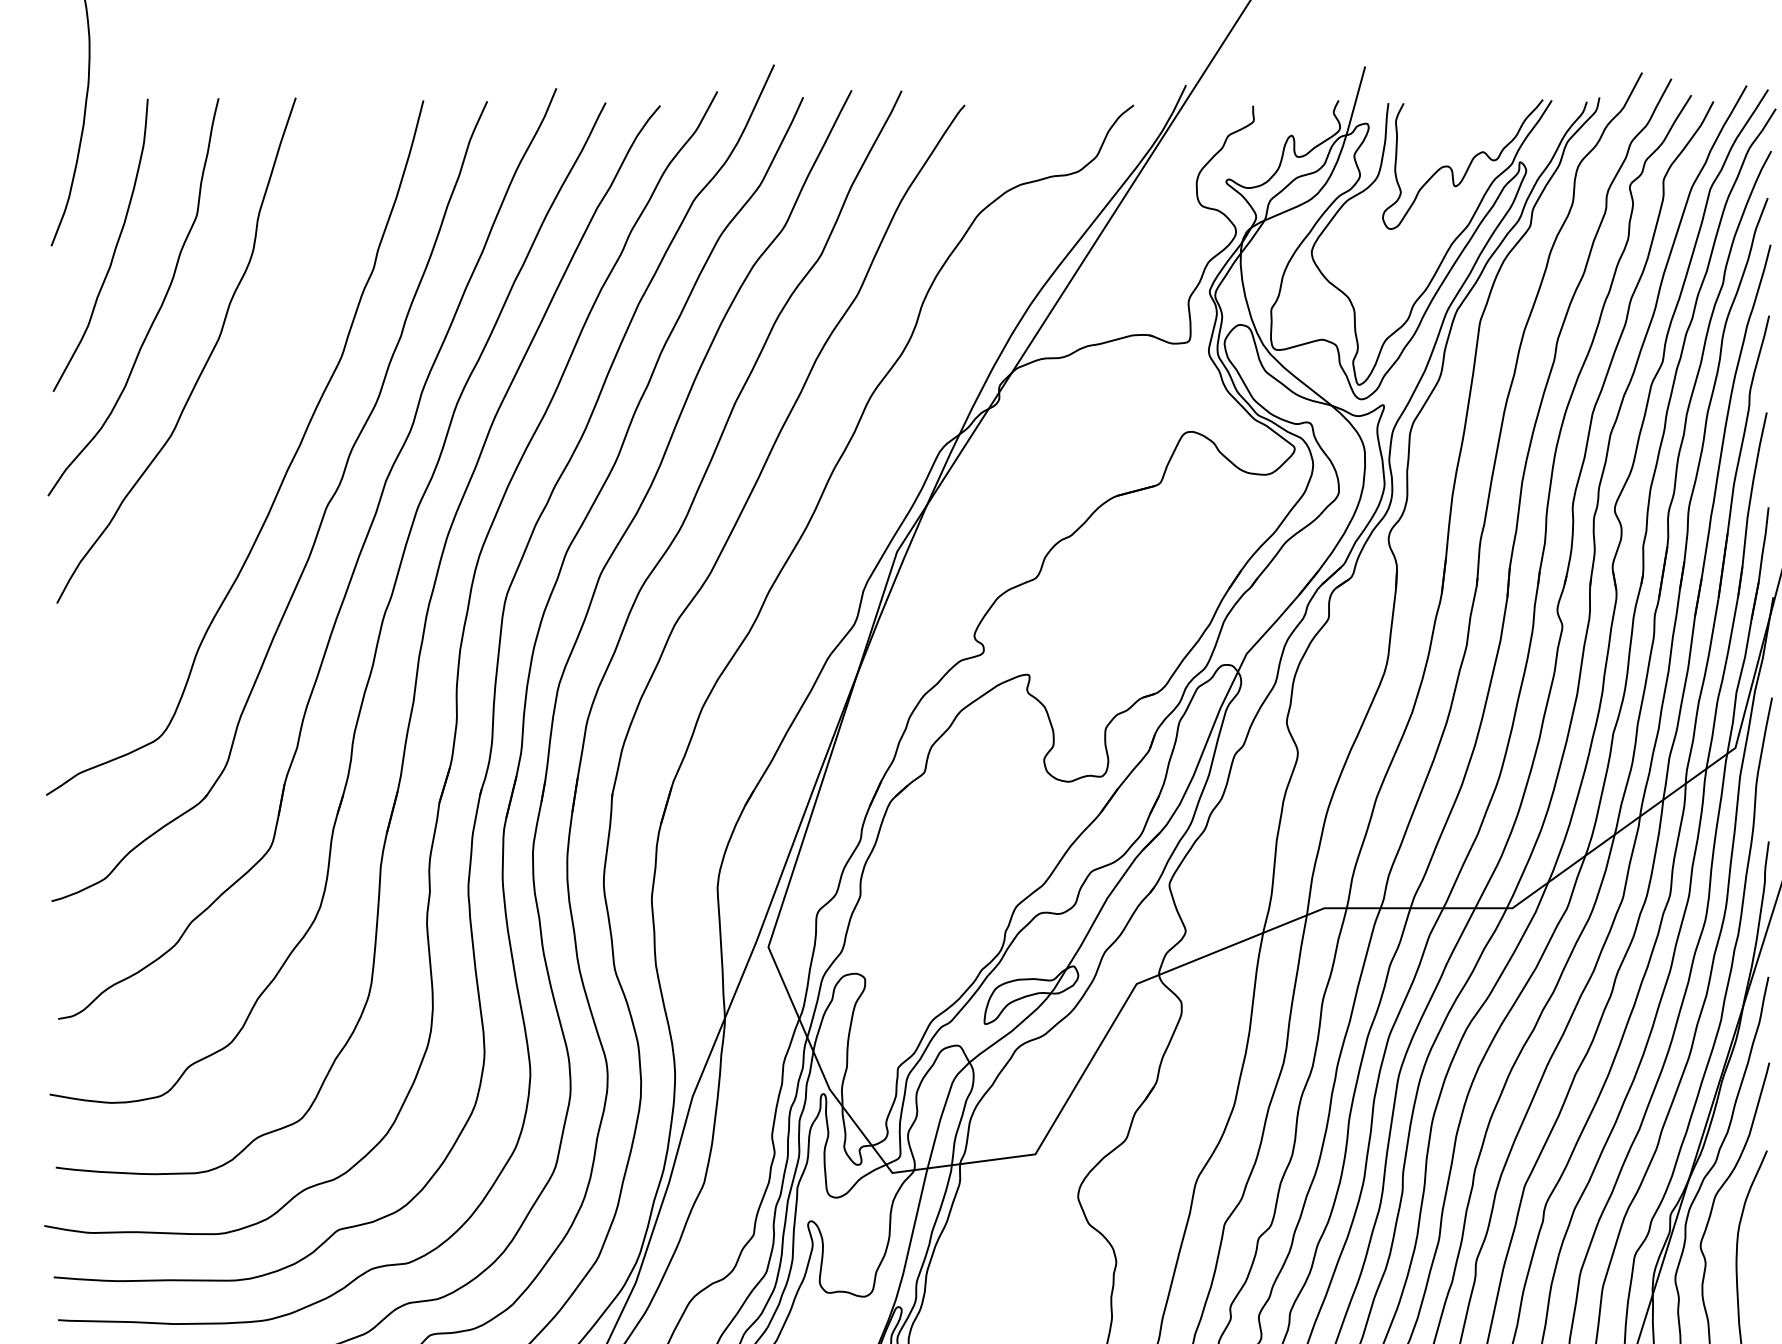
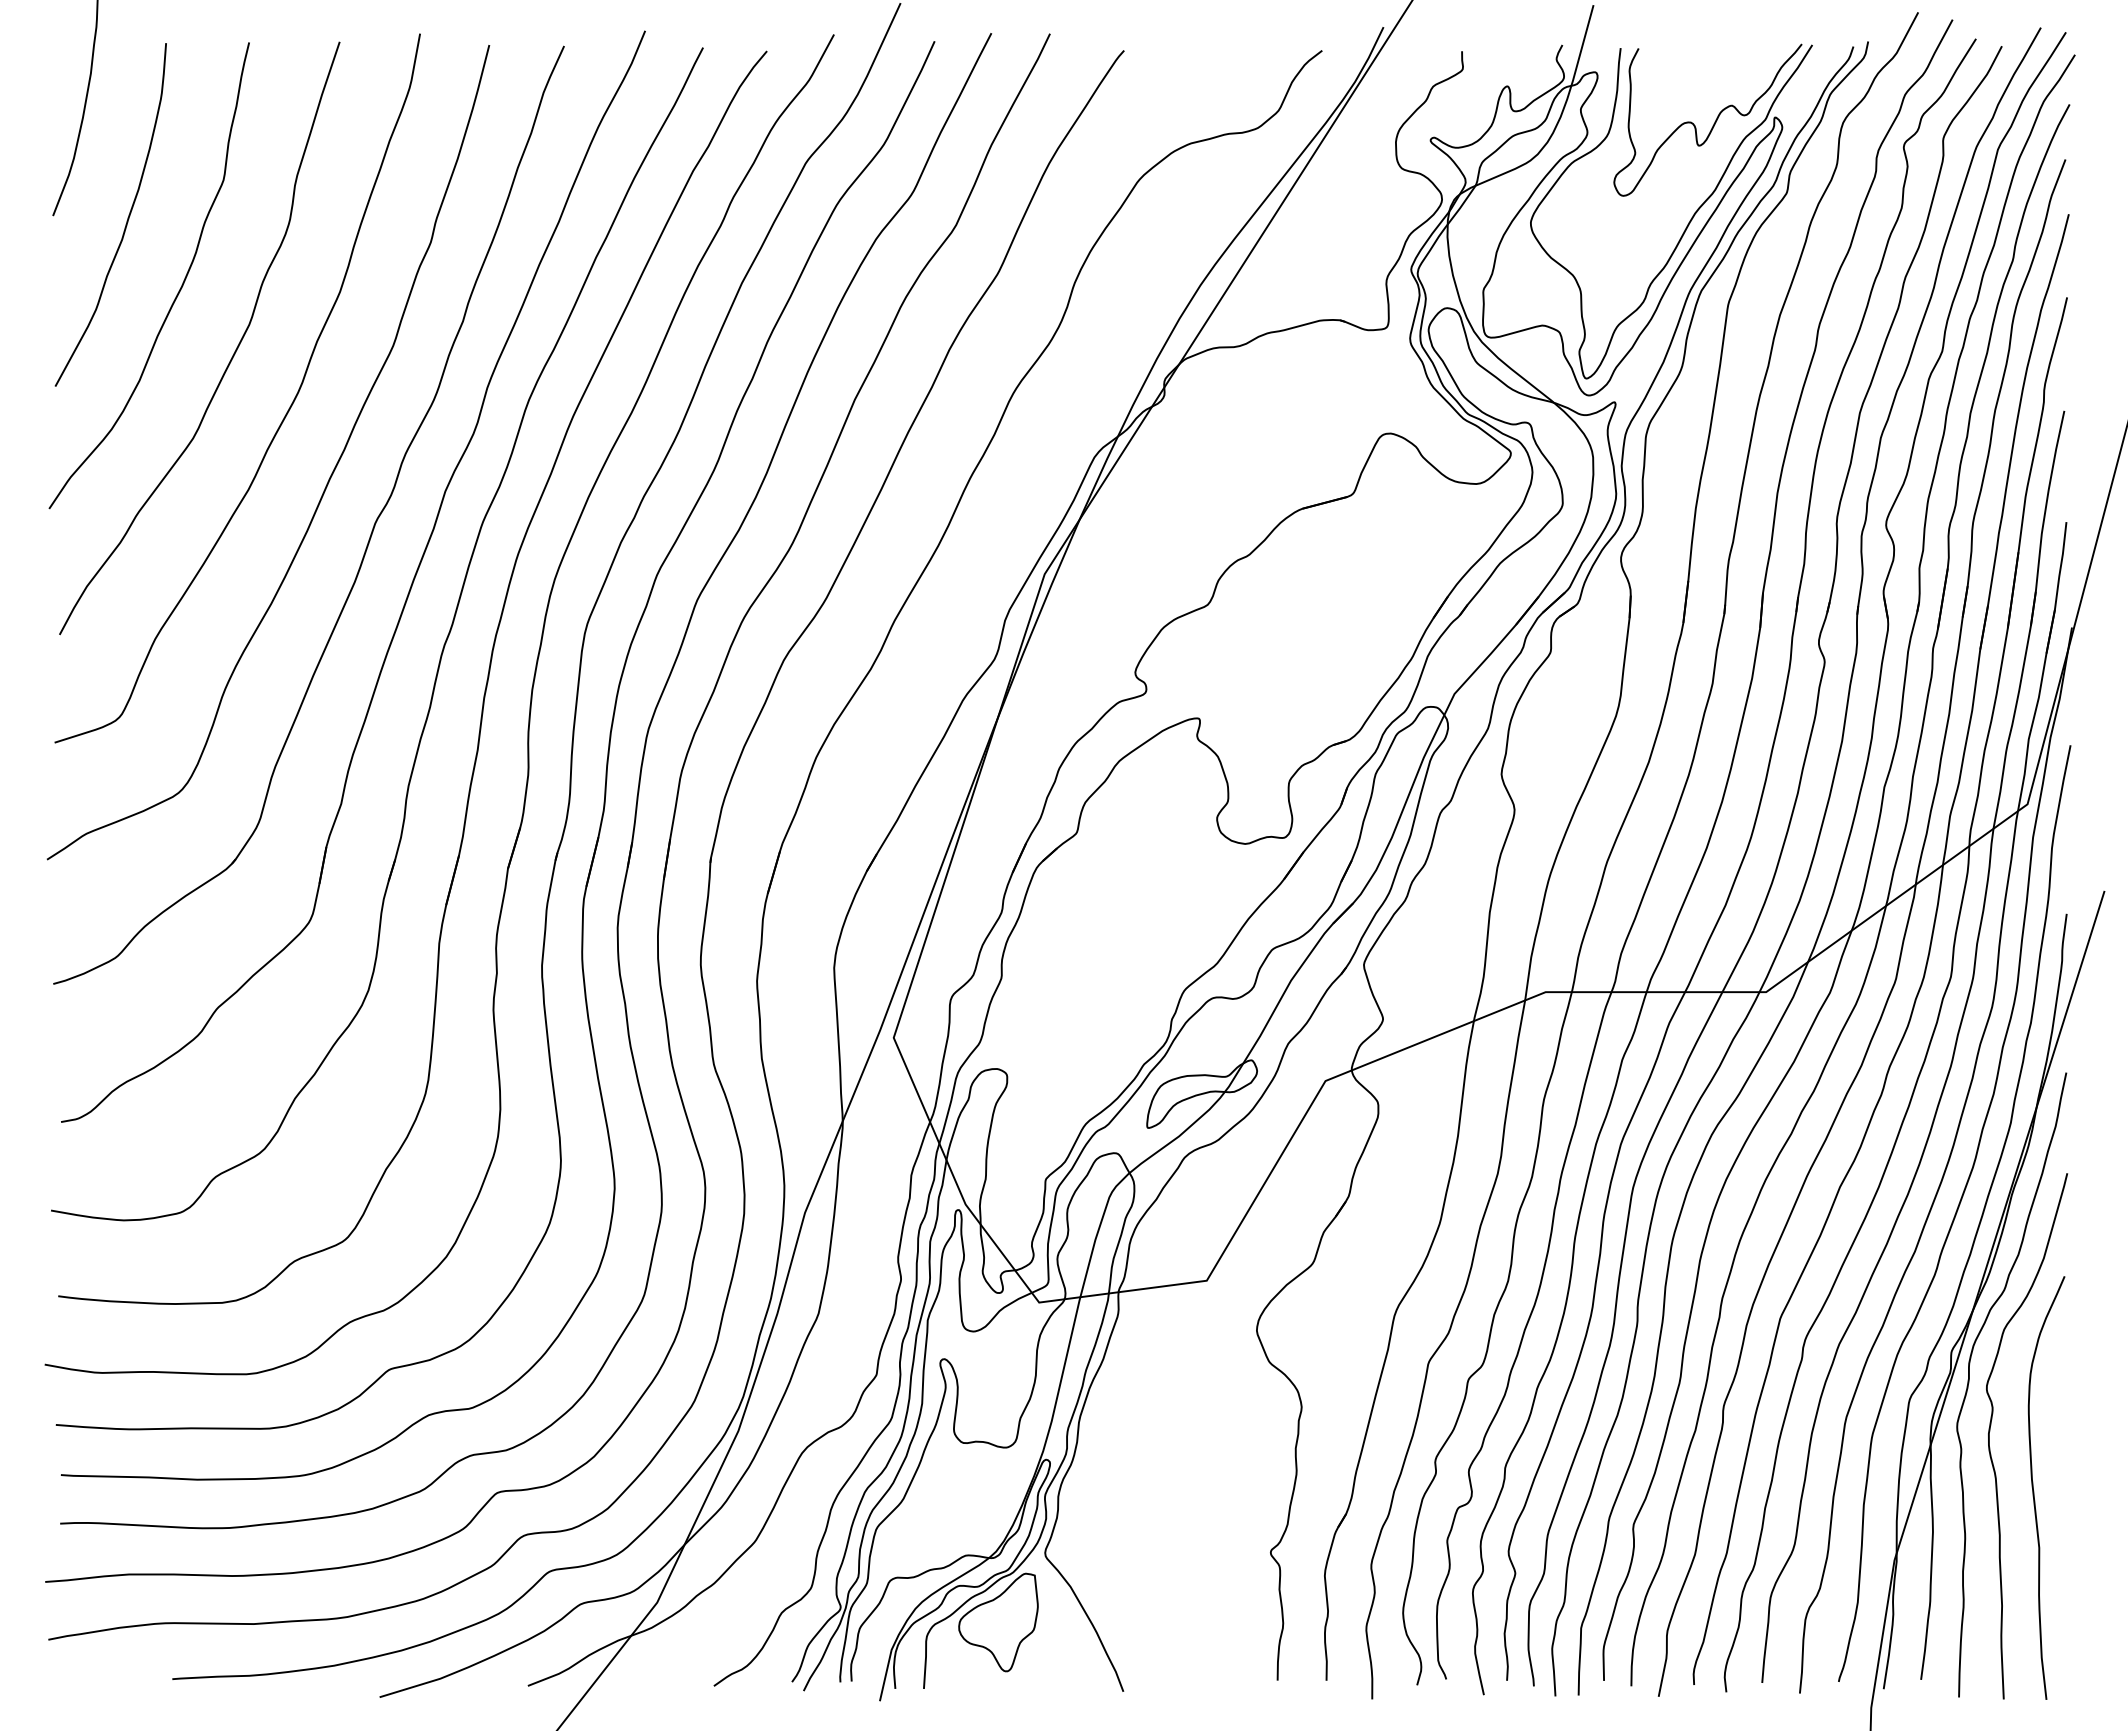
curve: (247, 418) -> (283, 417), added

